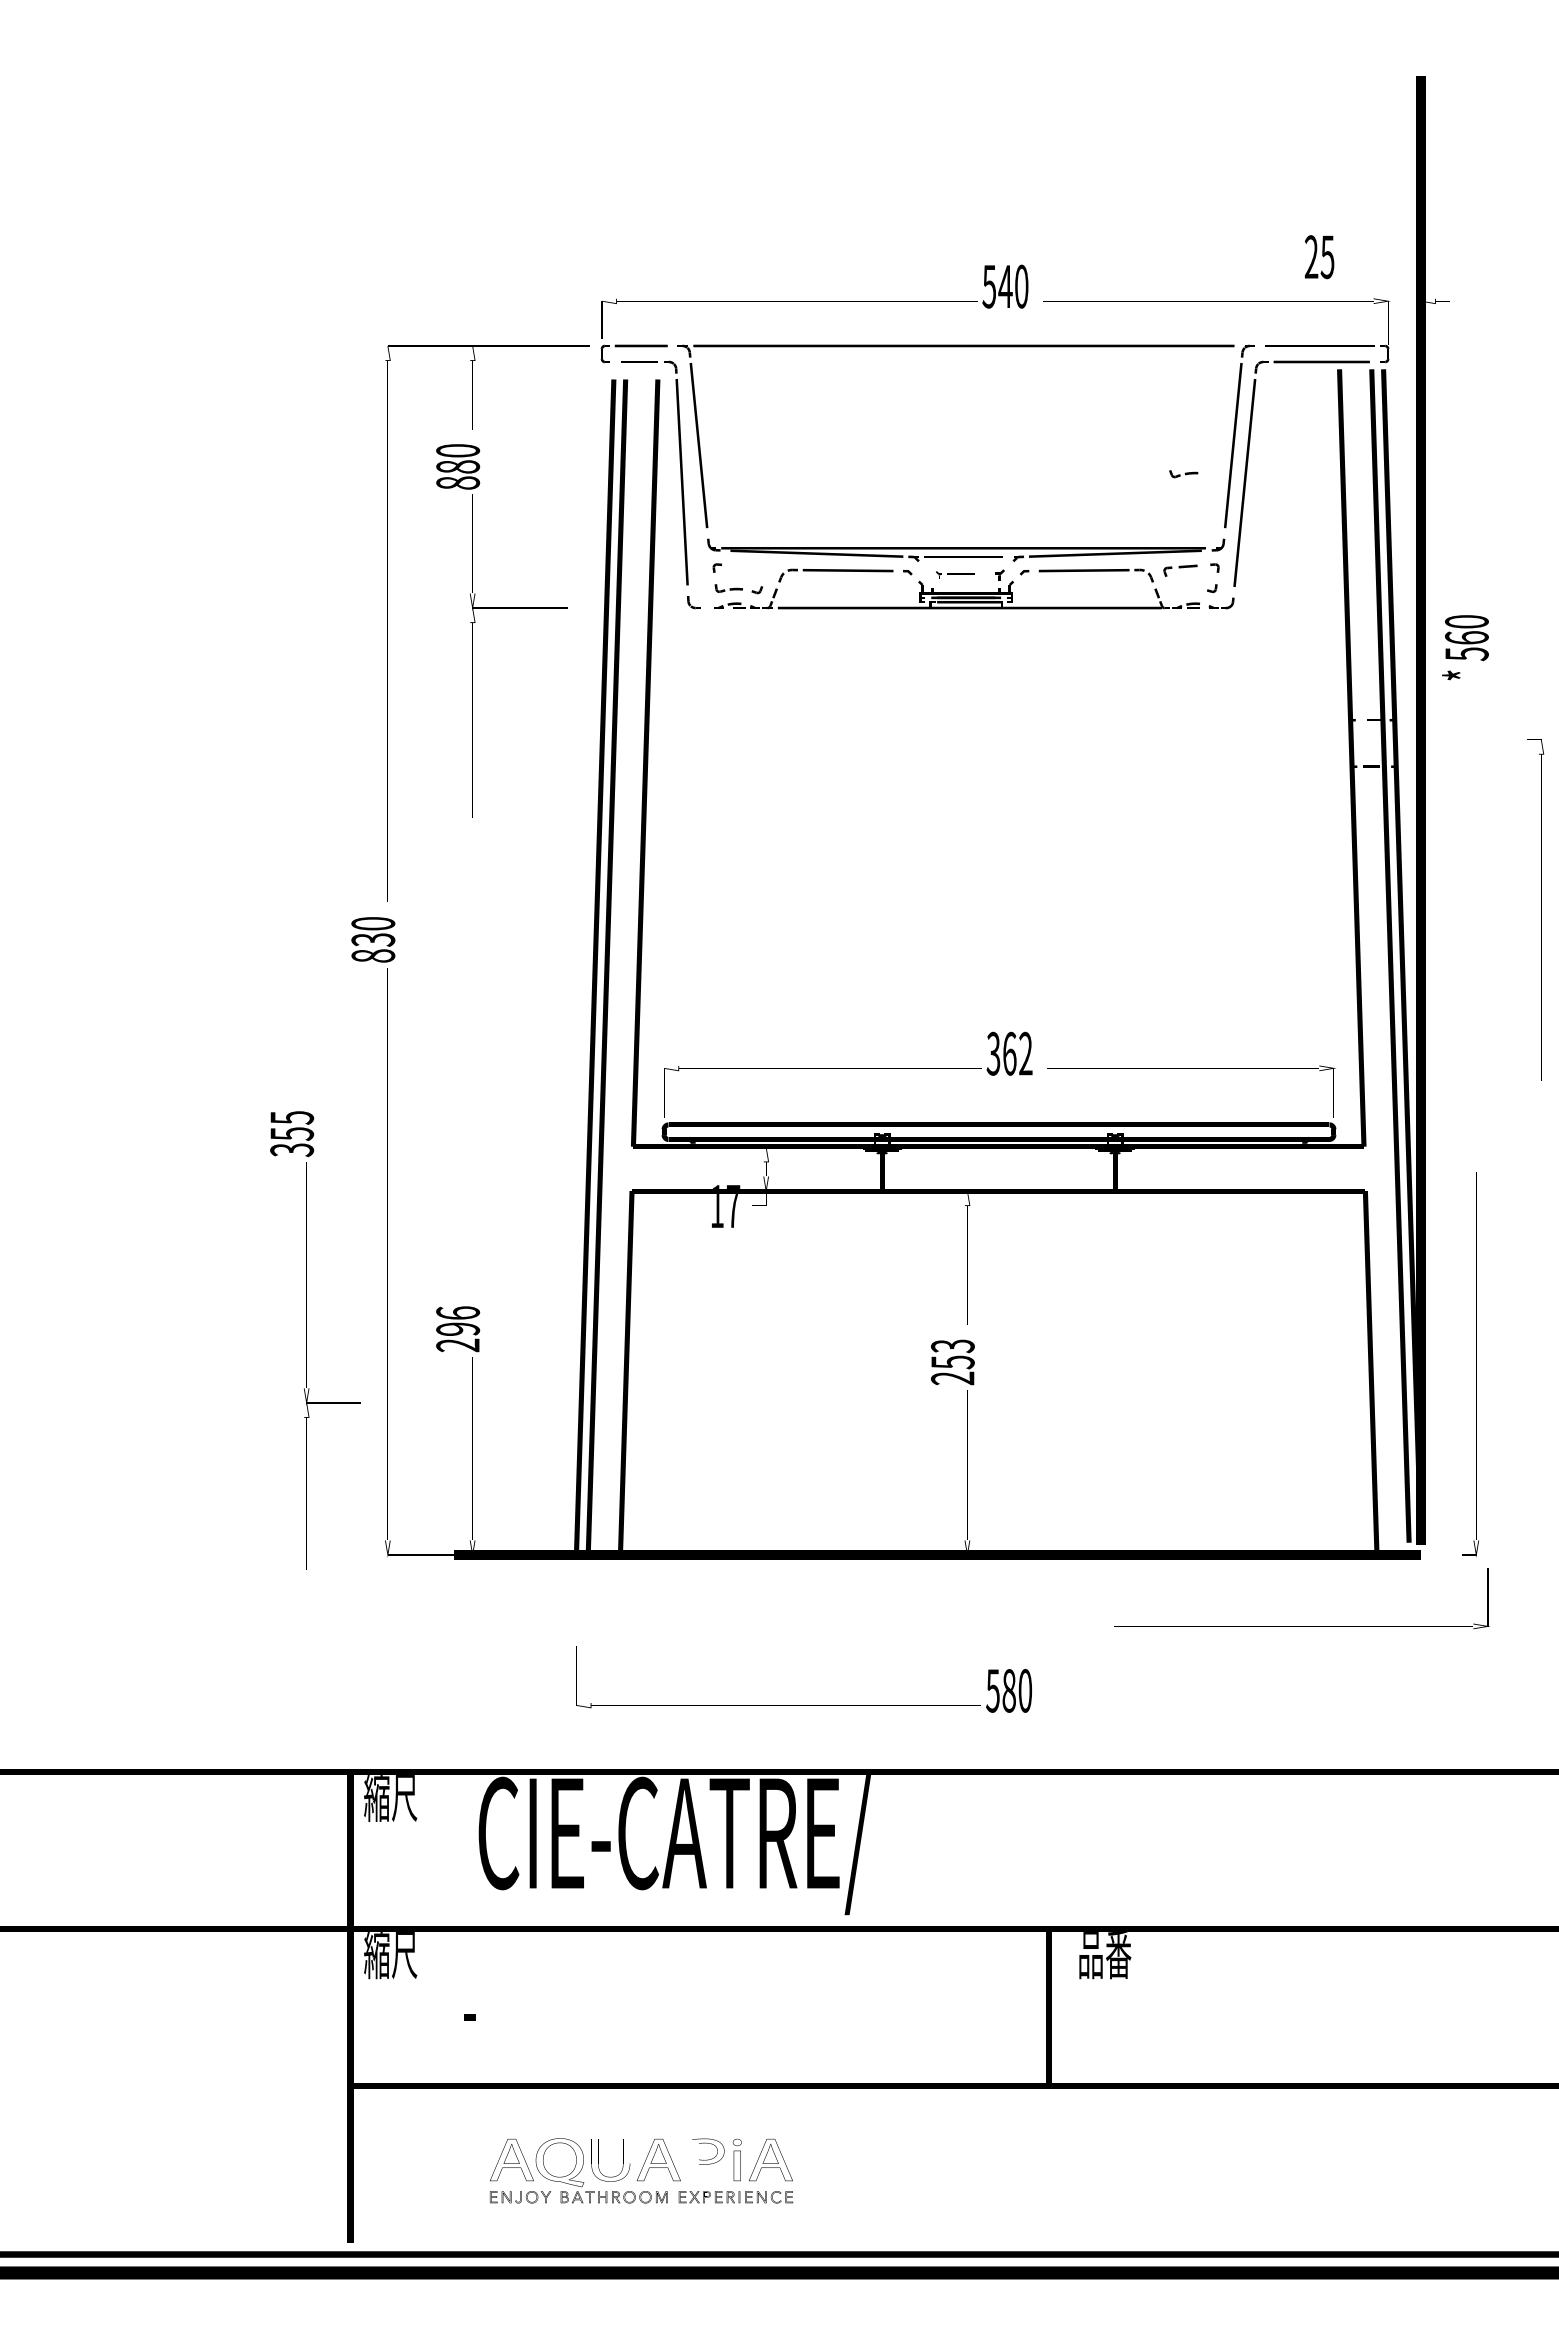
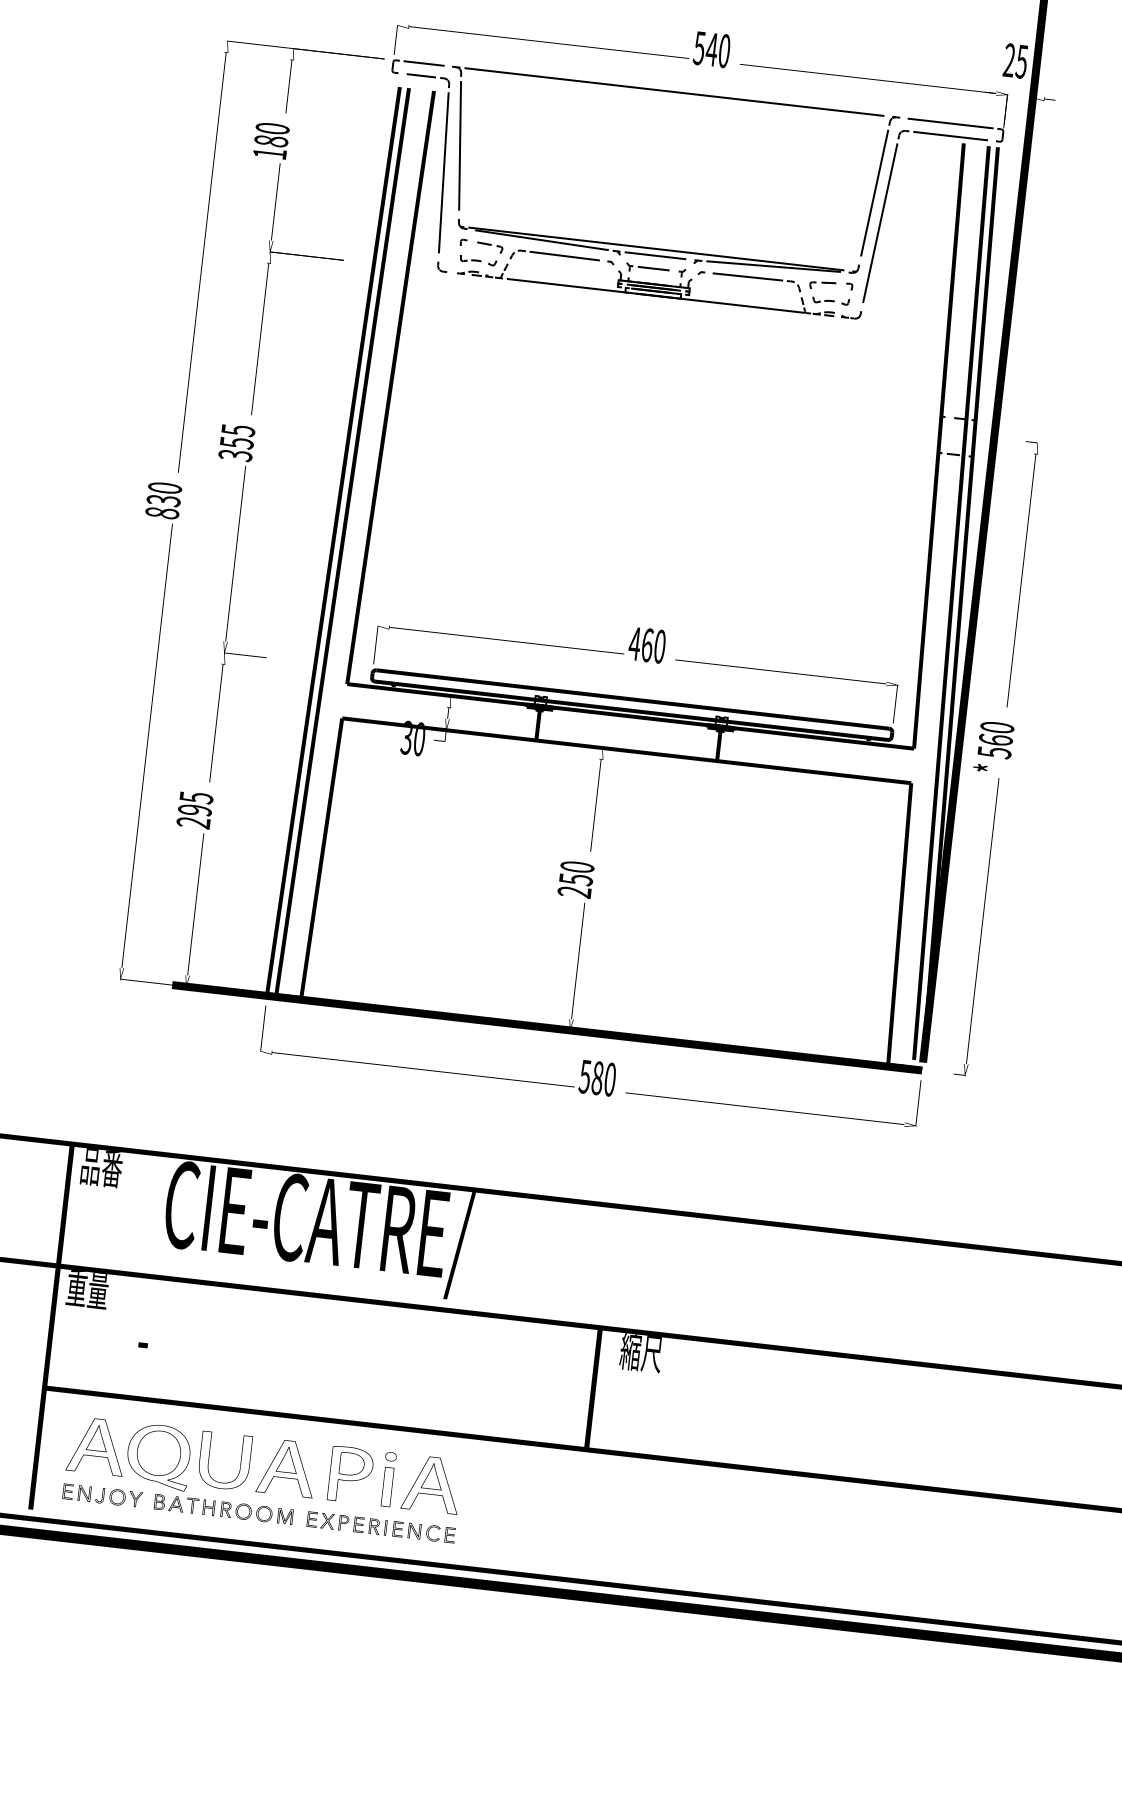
text: (1319, 257) -> (1015, 61), moved
part: (1183, 474) -> (823, 301), moved
text: (458, 482) -> (270, 153), 880 -> 180
part: (751, 570) -> (489, 247), added
part: (955, 574) -> (647, 268), size x1.43
text: (1465, 647) -> (993, 747), moved
part: (1535, 909) -> (1017, 574), moved
text: (1009, 1053) -> (647, 645), 362 -> 460
text: (725, 1206) -> (413, 738), 17 -> 30
text: (458, 1313) -> (196, 798), 296 -> 295
text: (315, 1340) -> (236, 605), moved
text: (952, 1346) -> (577, 867), 253 -> 250
part: (1301, 1626) -> (771, 1109), moved
text: (803, 1679) -> (439, 1051), moved
text: (390, 1798) -> (101, 1168), 縮尺 -> 品番
text: (390, 1955) -> (87, 1290), 縮尺 -> 重量
text: (1104, 1955) -> (641, 1353), 品番 -> 縮尺
part: (641, 2170) -> (263, 1479), size x1.67

